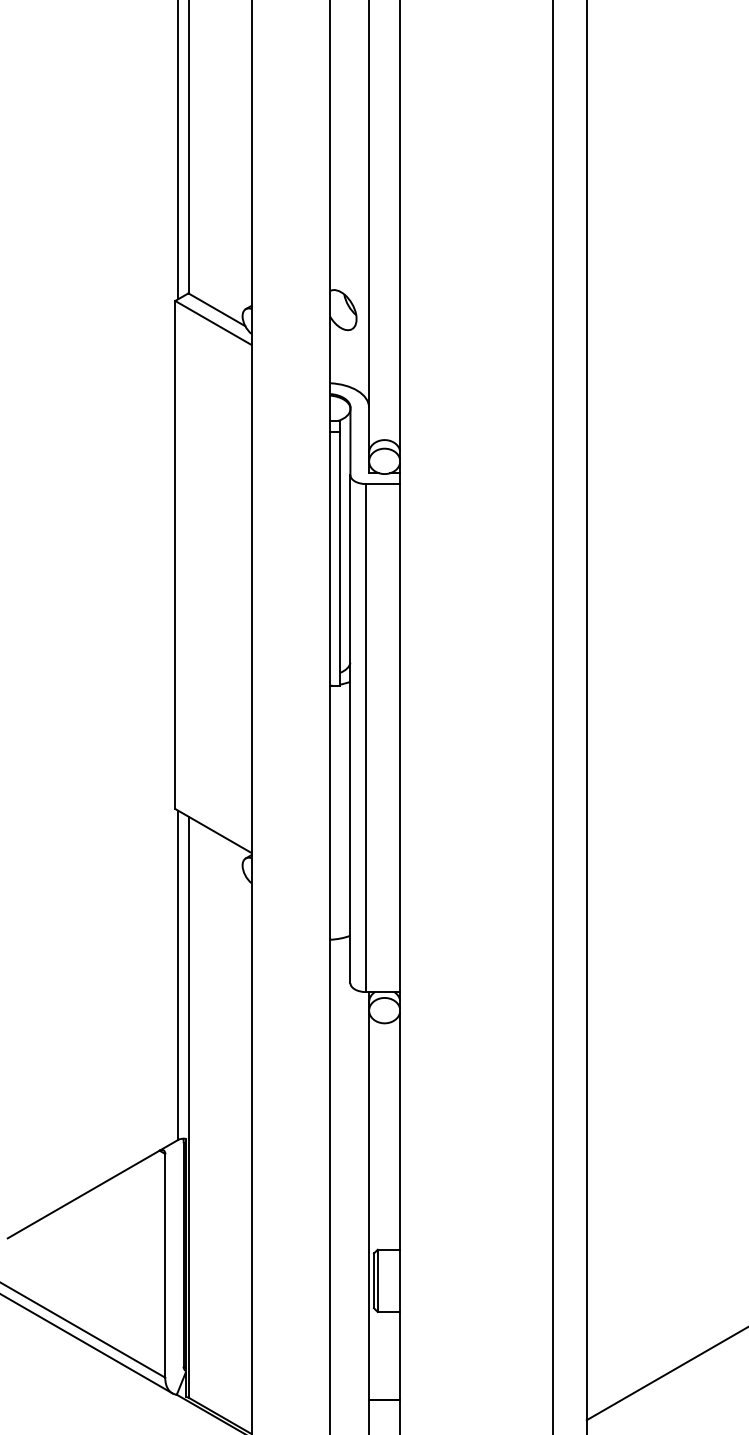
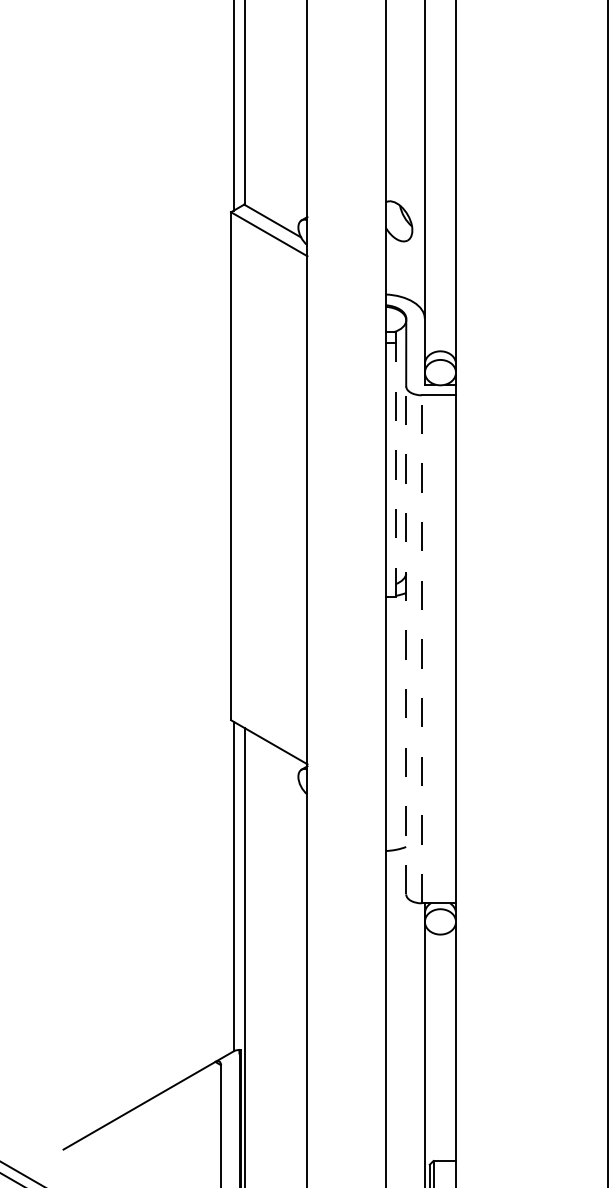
line: (340, 558) -> (396, 469), solid -> dashed
line: (350, 728) -> (406, 639), solid -> dashed
line: (365, 737) -> (421, 648), solid -> dashed

